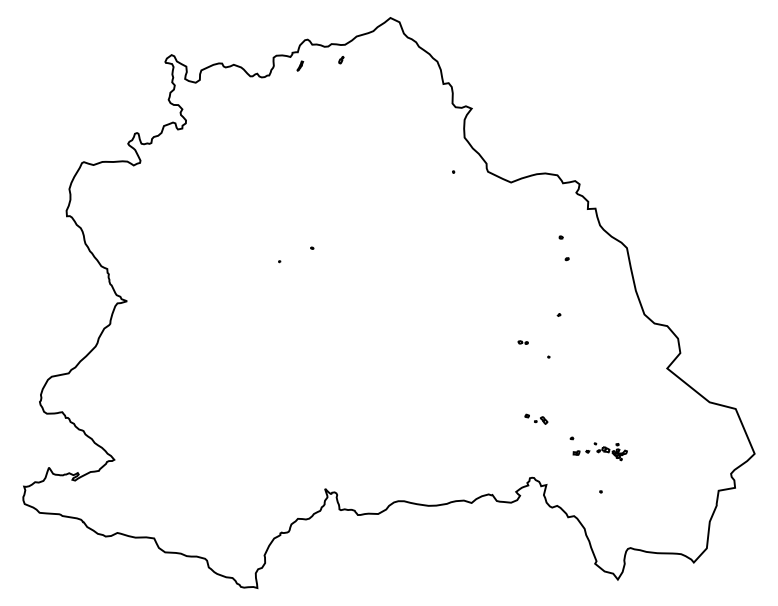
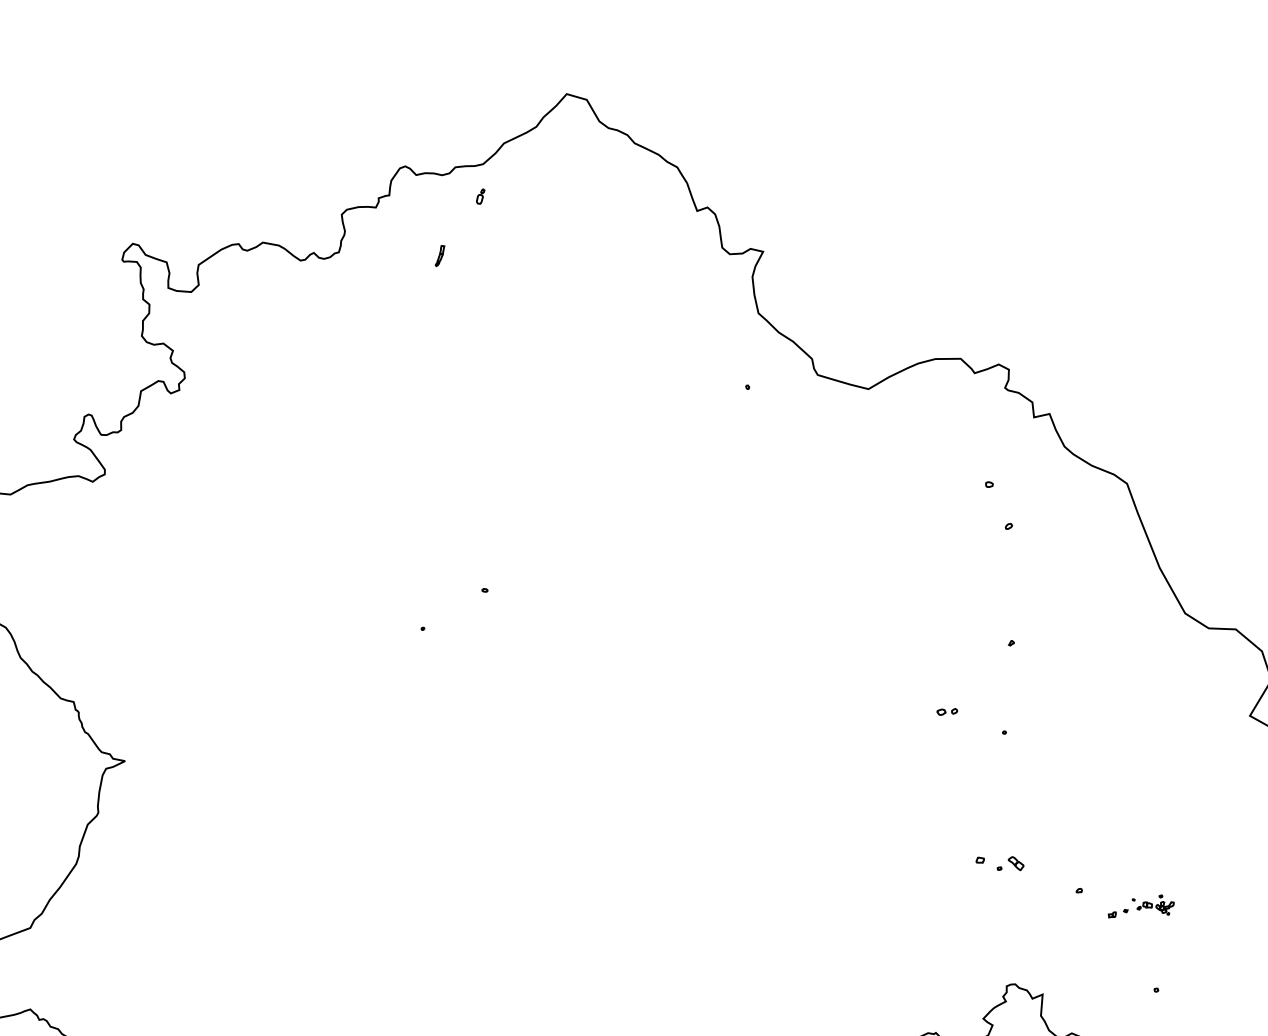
part: (300, 65) -> (440, 254), moved
part: (599, 451) -> (1139, 908), size x0.6

